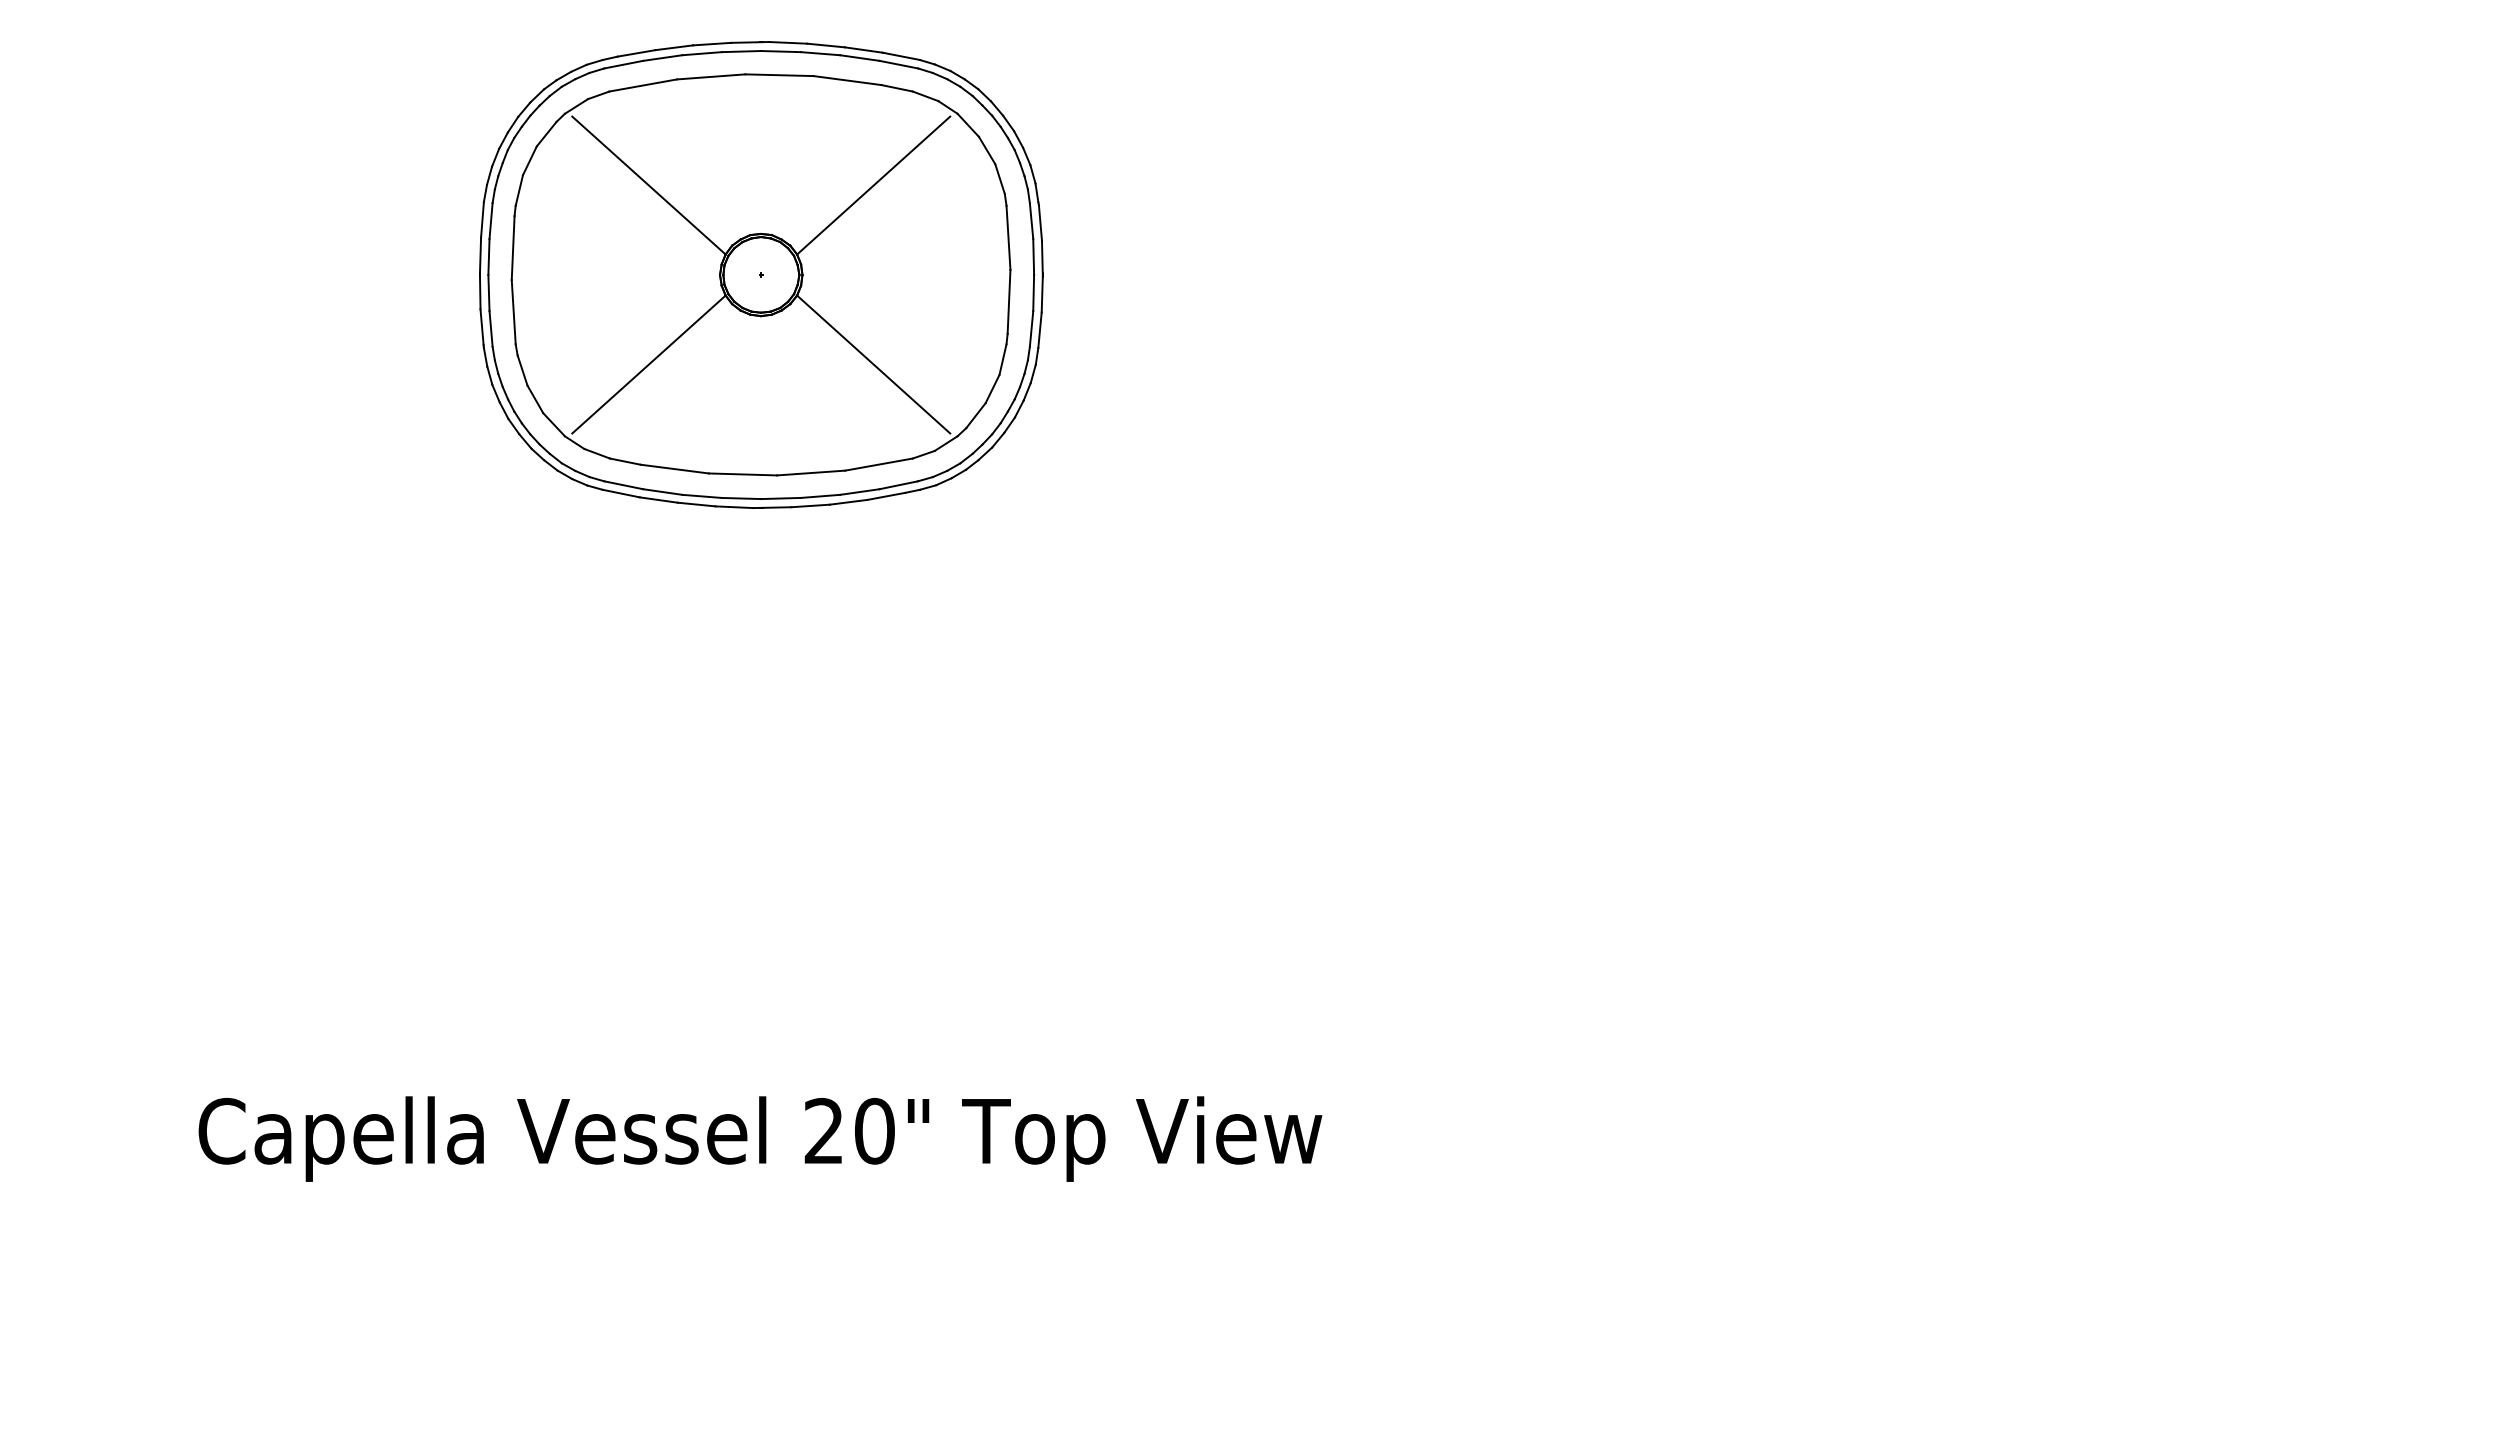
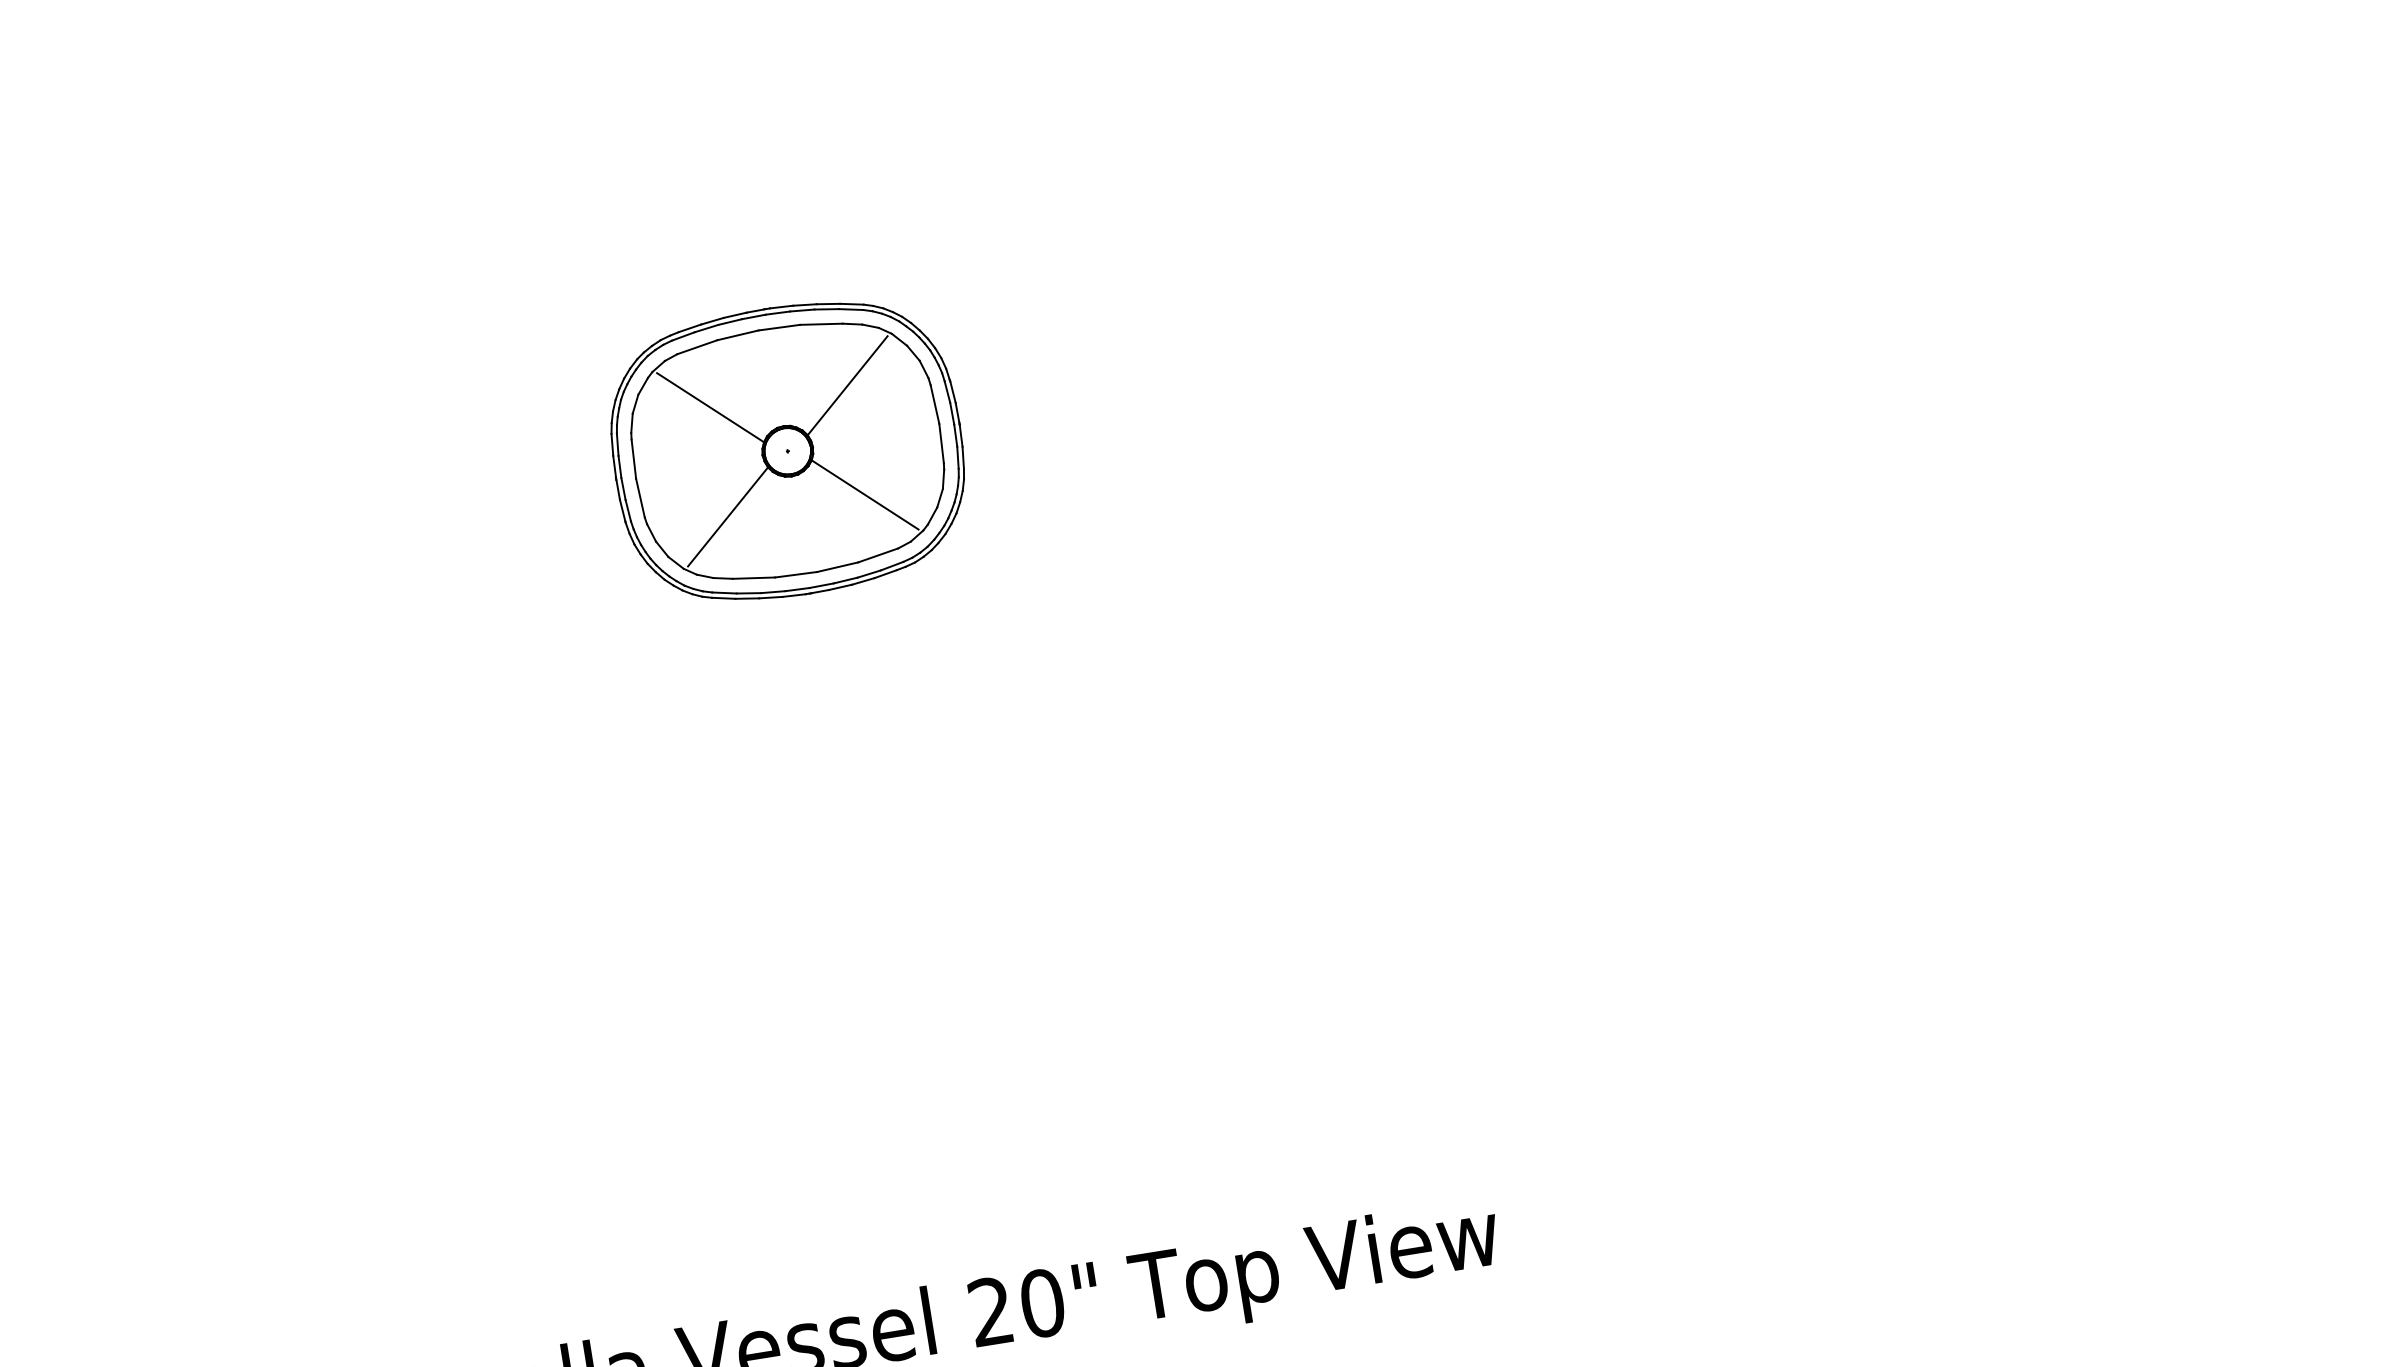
part: (761, 274) -> (787, 450), size x0.6

